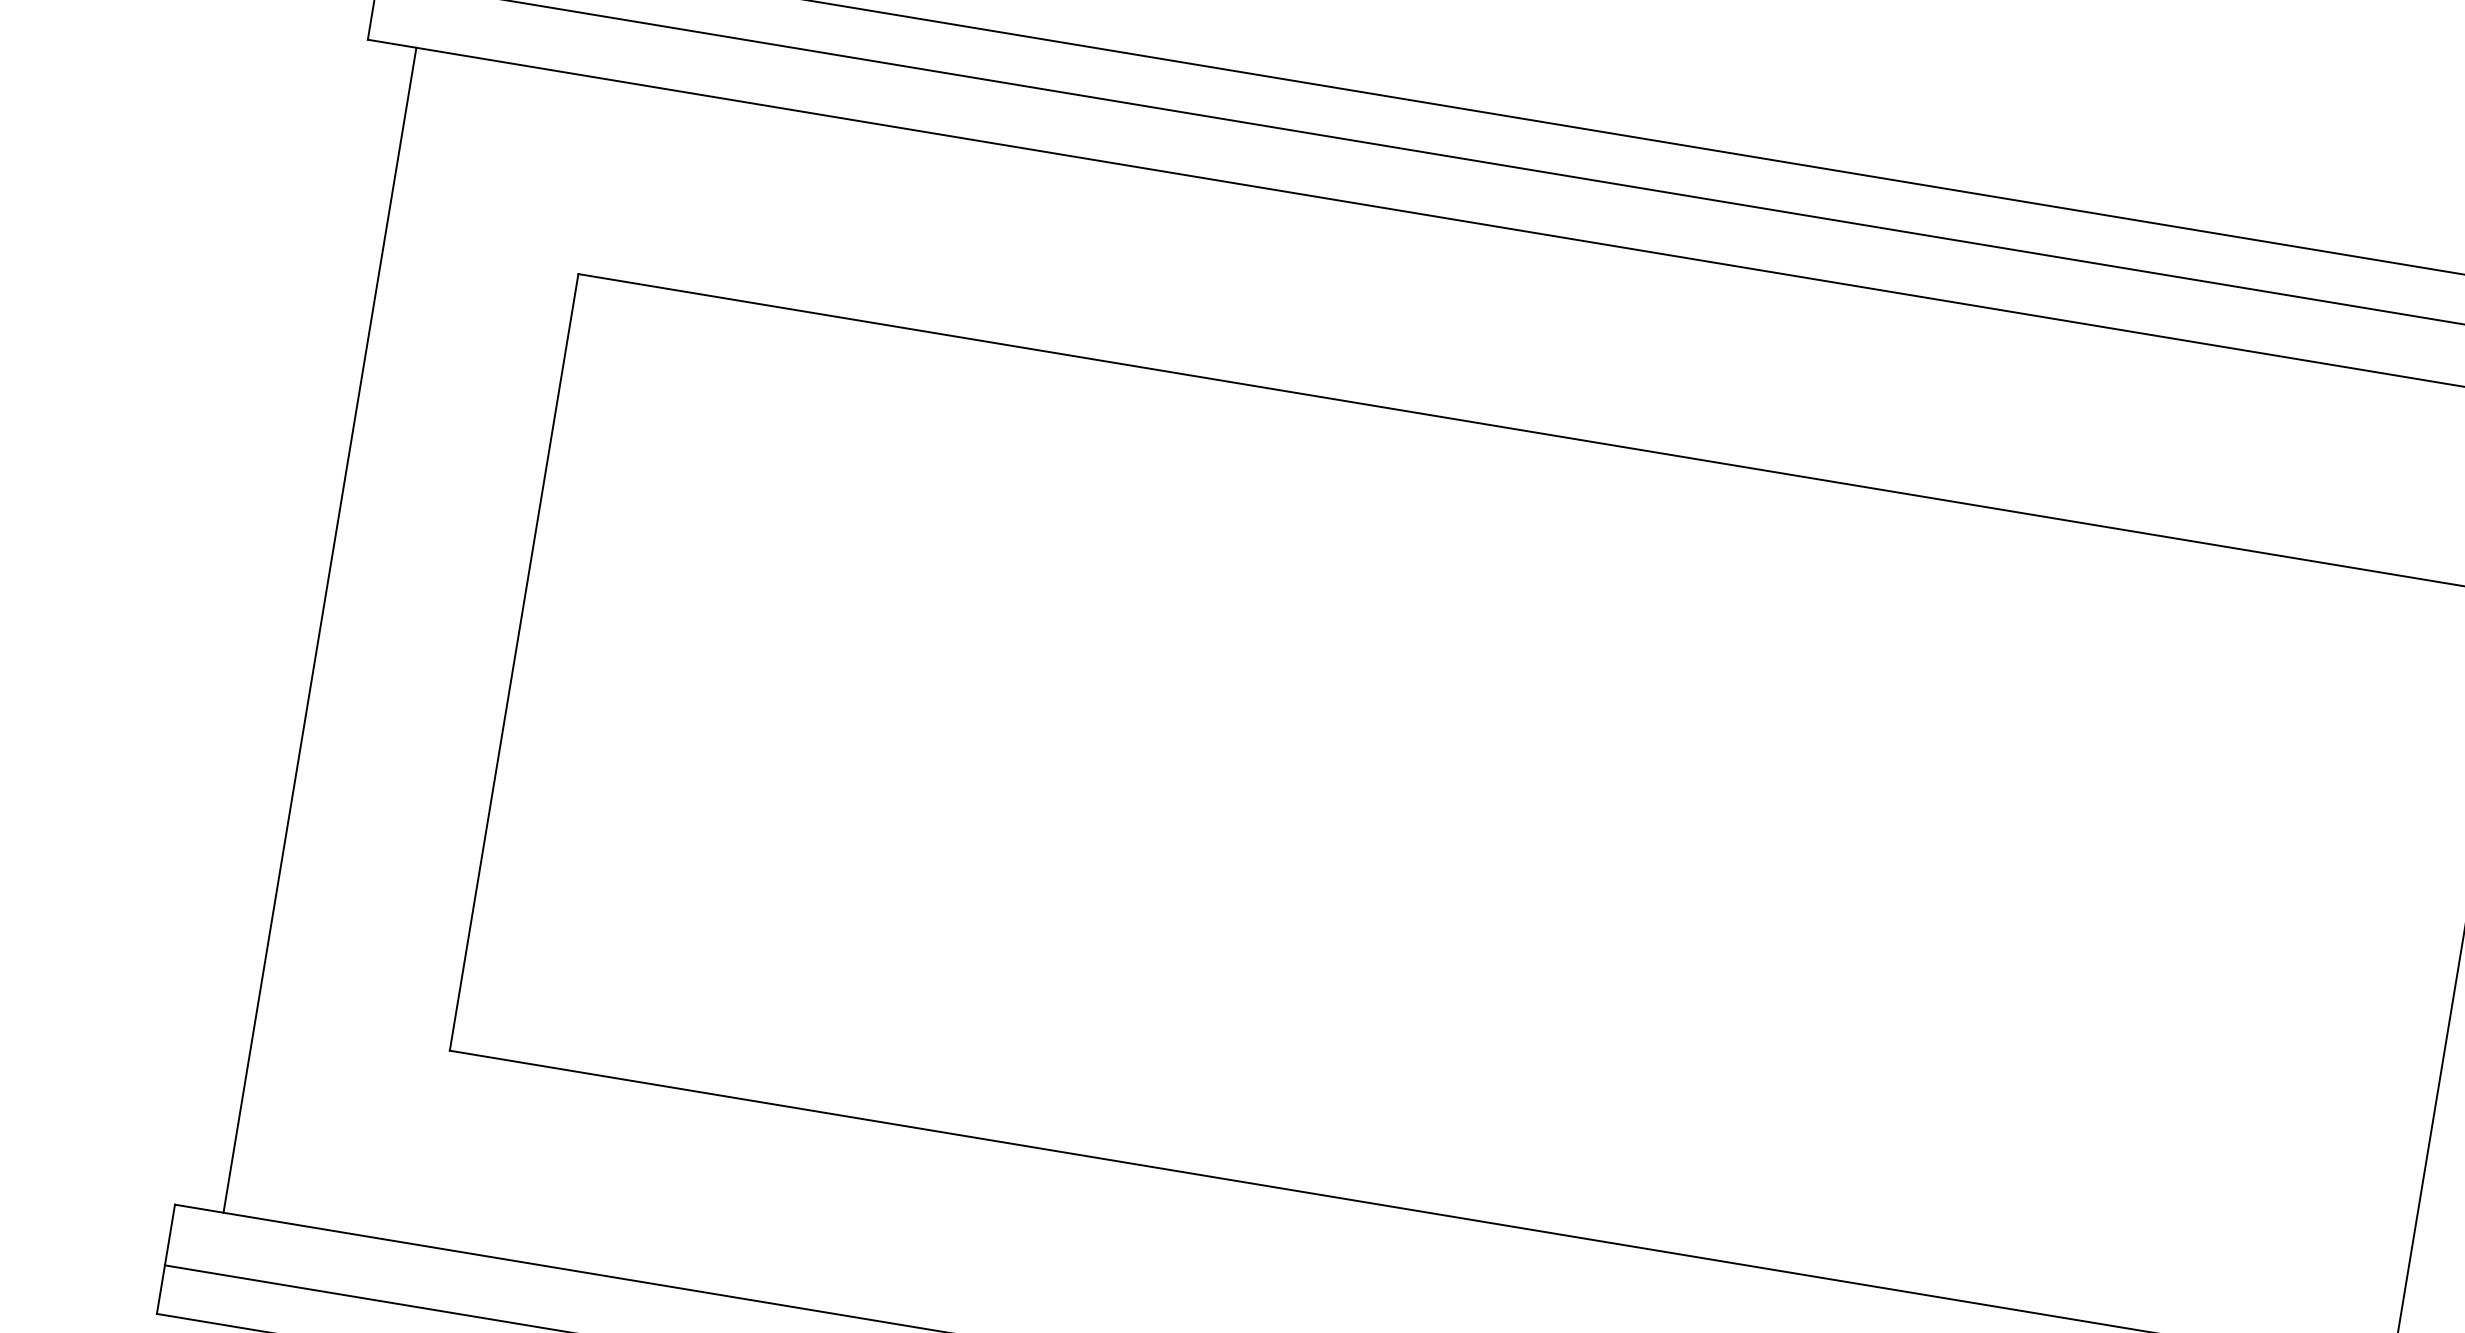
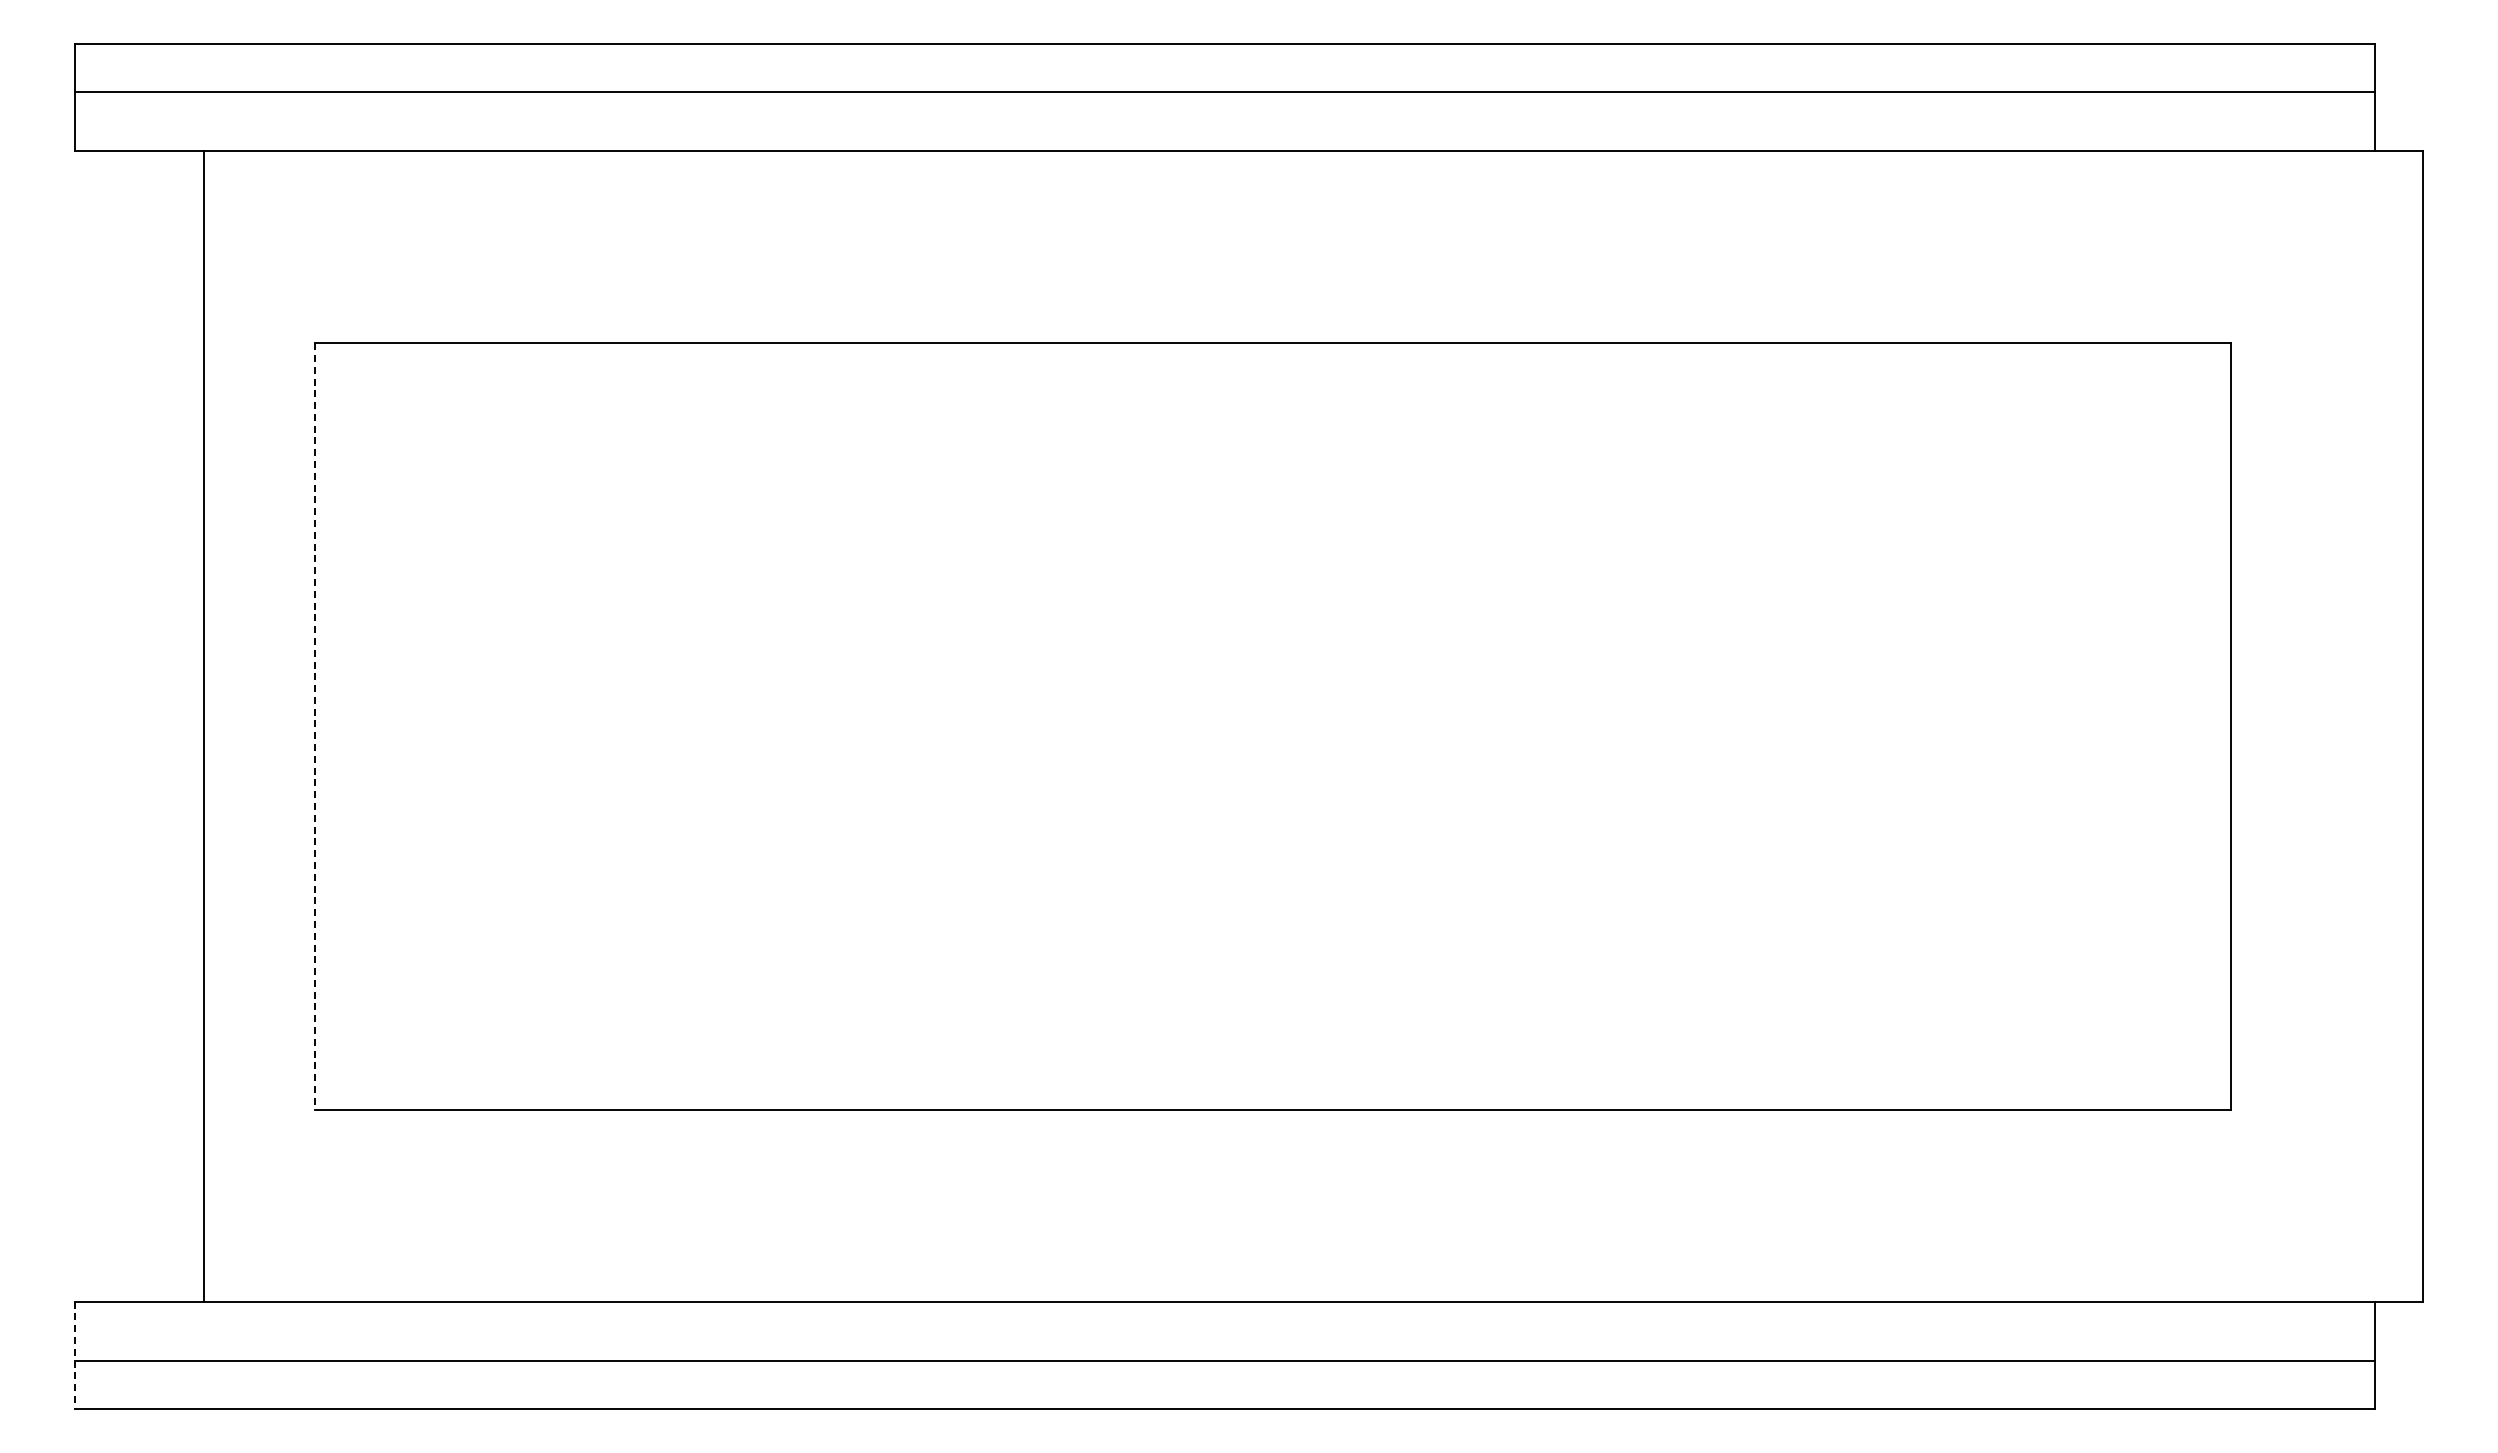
line: (319, 630) -> (203, 726), moved
line: (514, 662) -> (314, 726), solid -> dashed
line: (165, 1259) -> (74, 1355), solid -> dashed

